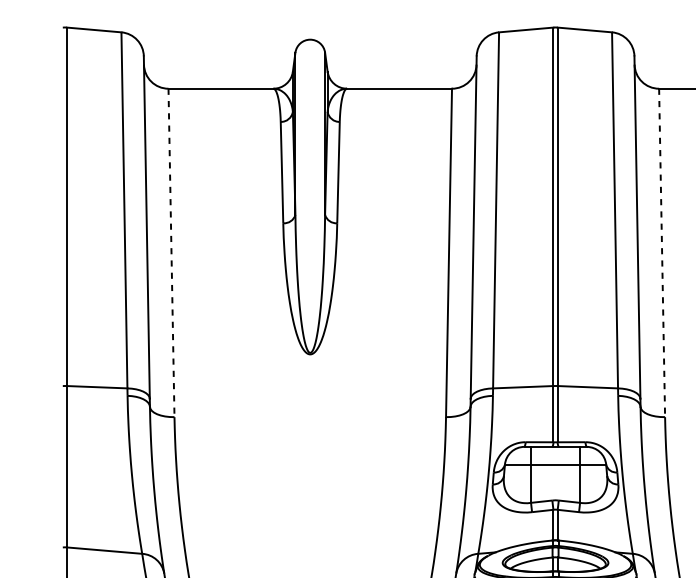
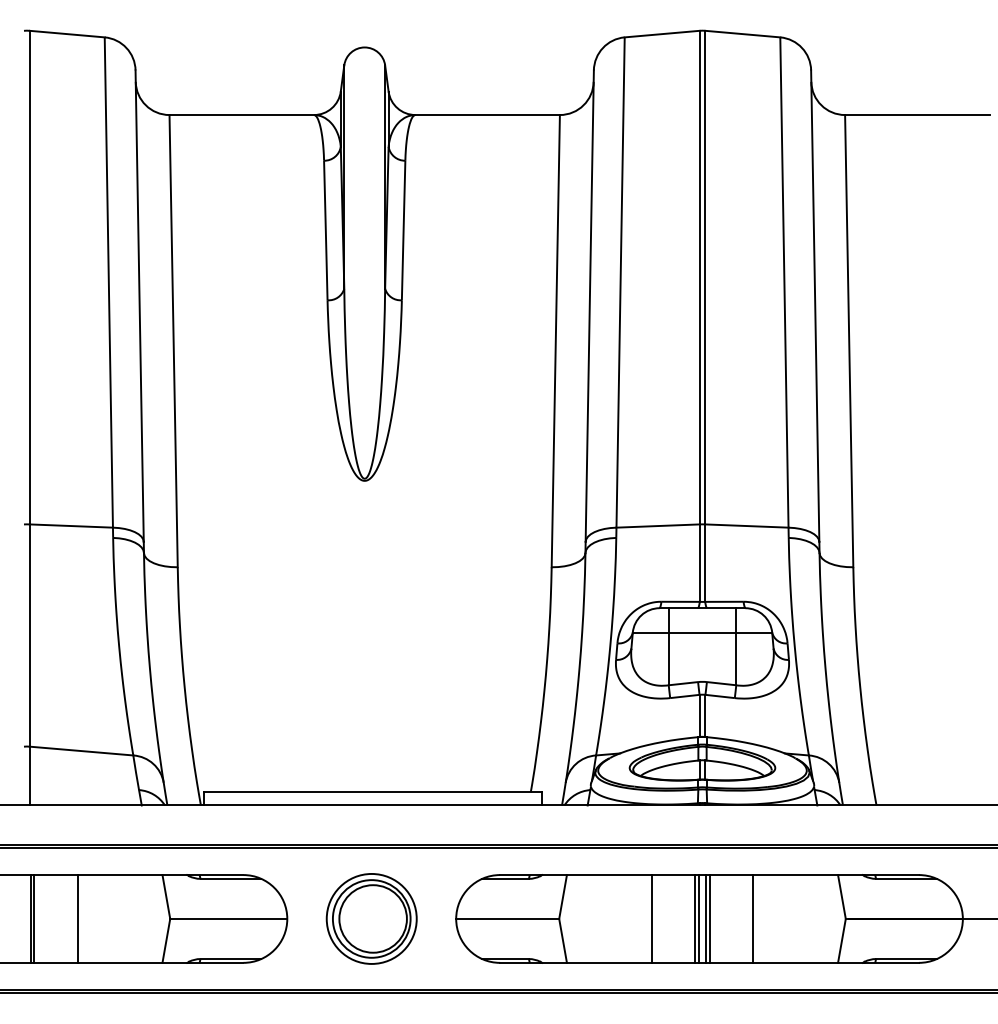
line: (171, 253) -> (173, 341), dashed -> solid
line: (662, 253) -> (849, 341), dashed -> solid

